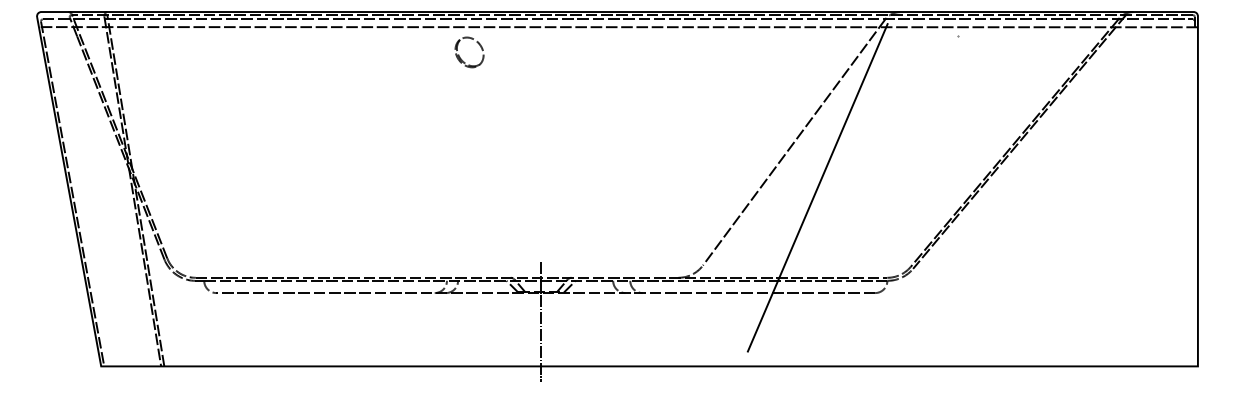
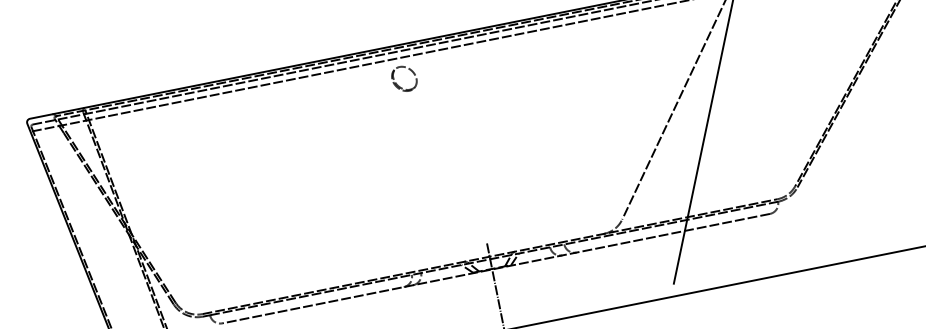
part: (462, 59) -> (399, 85), moved

